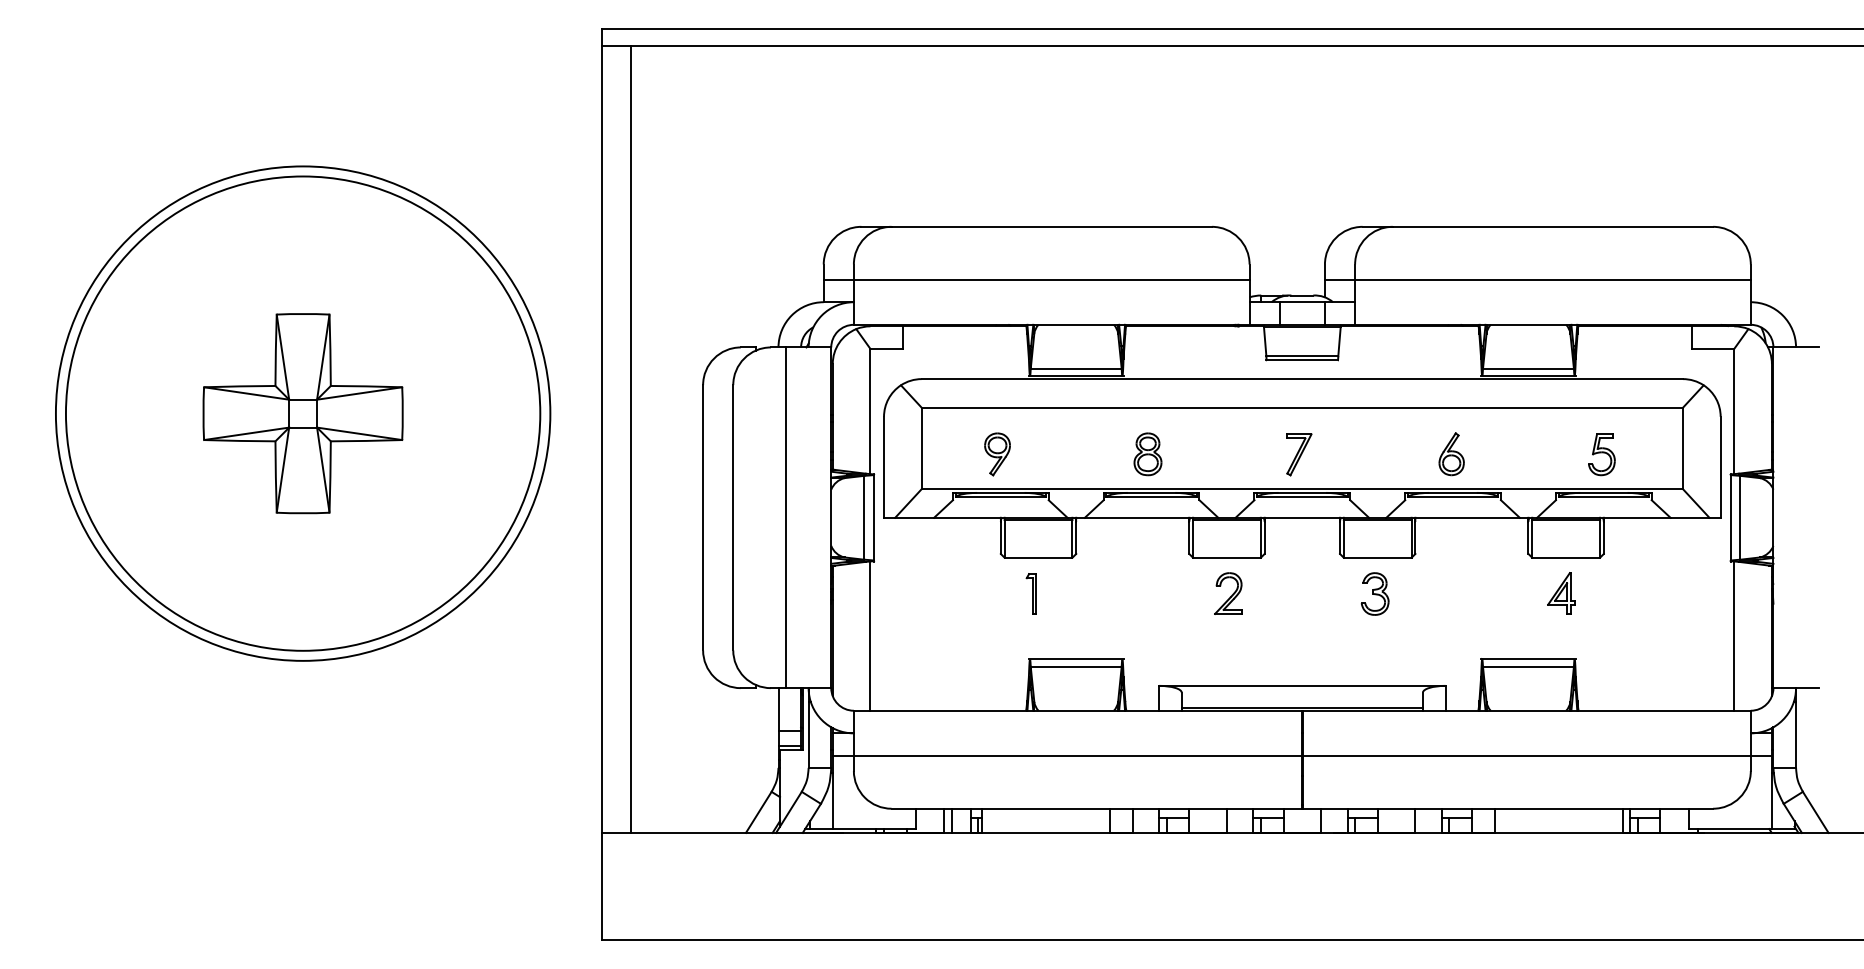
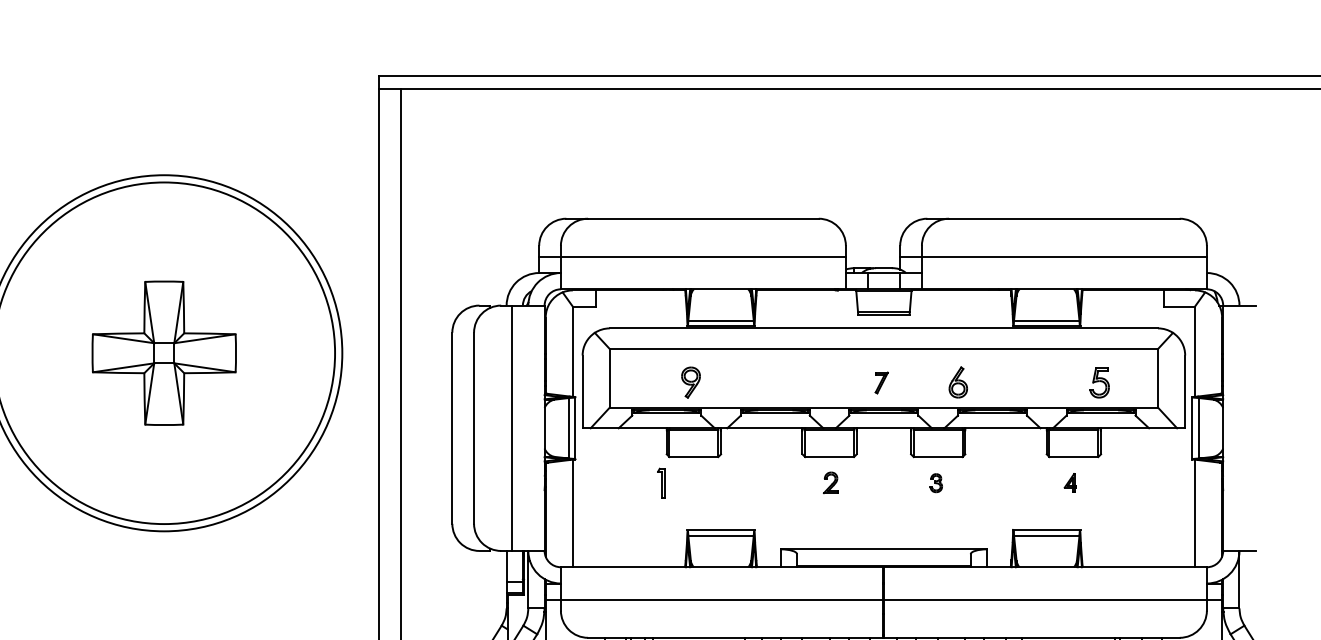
part: (997, 454) -> (691, 382), moved
part: (1147, 454) -> (772, 382), removed
part: (1299, 454) -> (881, 382), size x0.7
part: (1451, 454) -> (958, 382), moved
part: (1030, 593) -> (660, 482), moved
part: (1228, 593) -> (830, 482), size x0.7
part: (1374, 593) -> (935, 482), size x0.6
part: (1561, 593) -> (1070, 482), size x0.6

